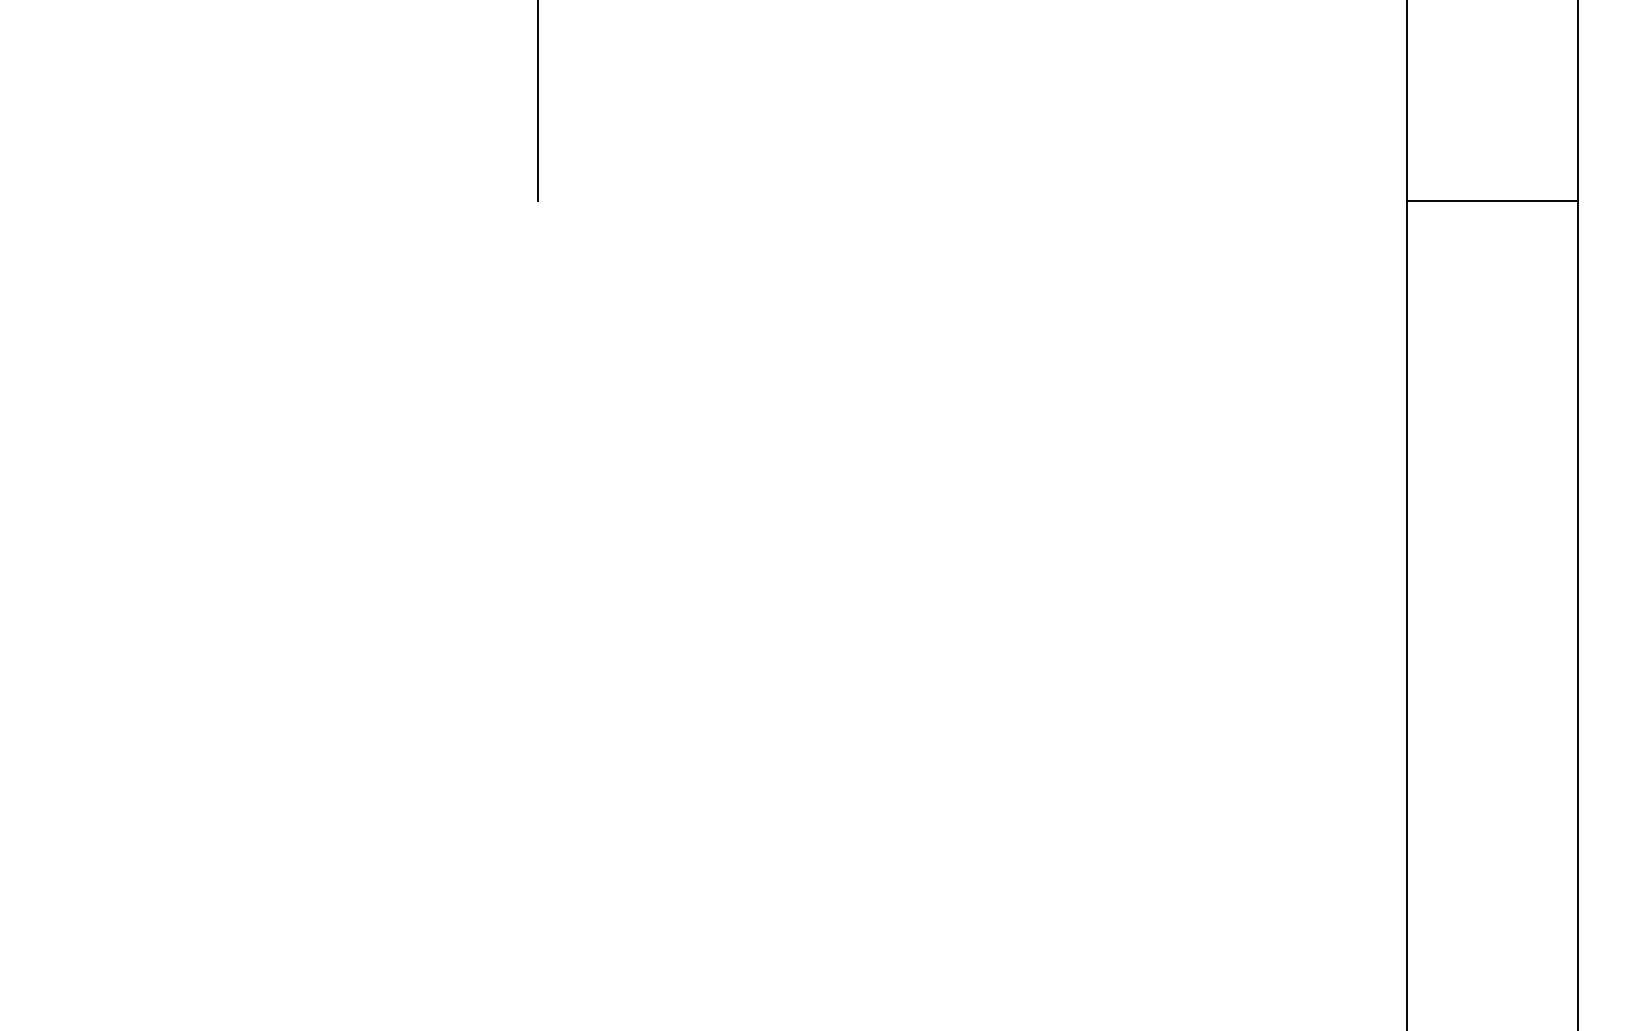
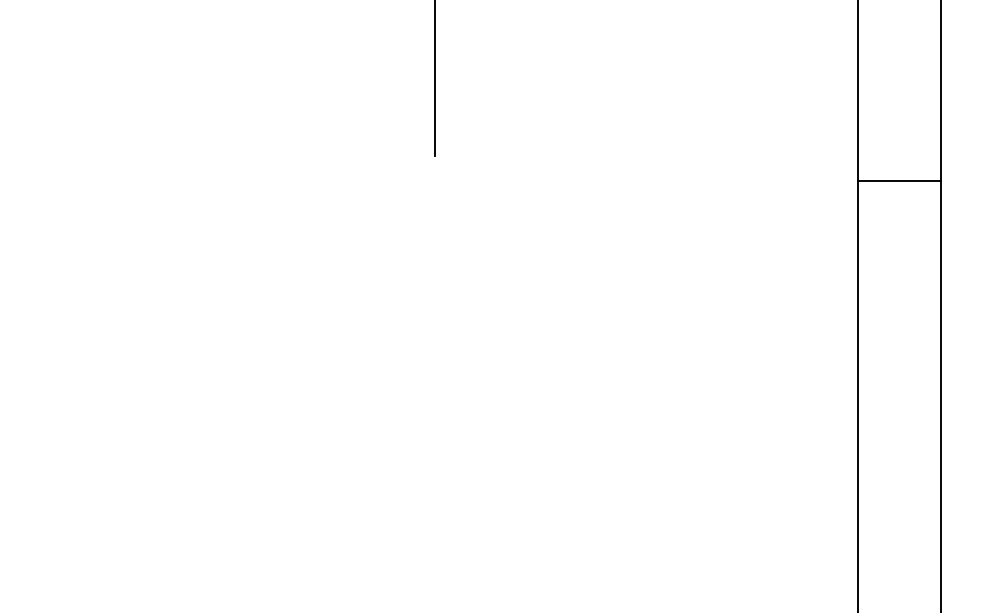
line: (1491, 200) -> (899, 180), moved

